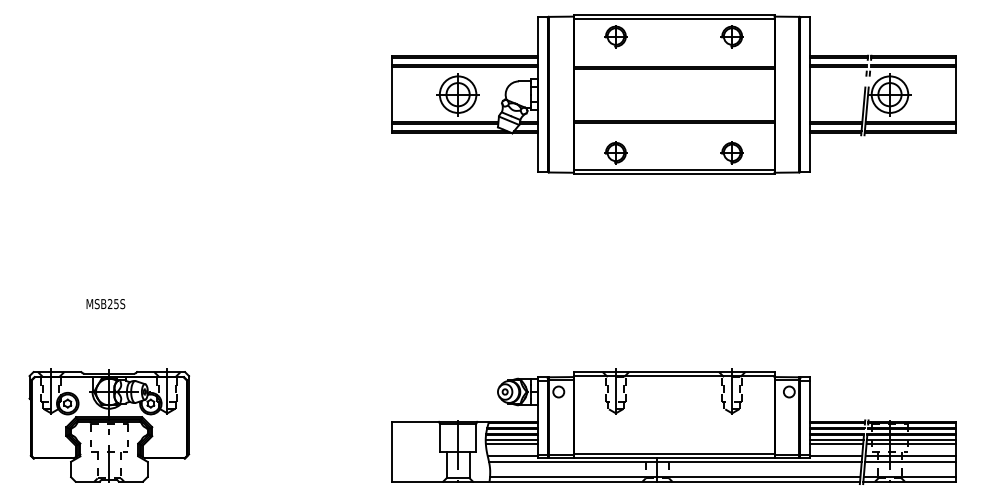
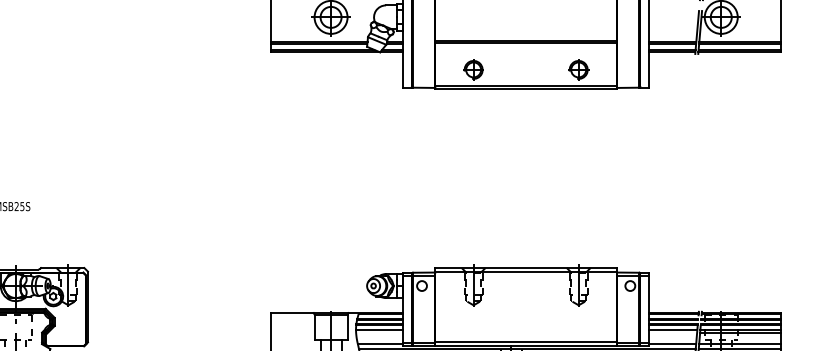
line: (511, 443) -> (379, 332), removed
line: (836, 443) -> (672, 332), removed

